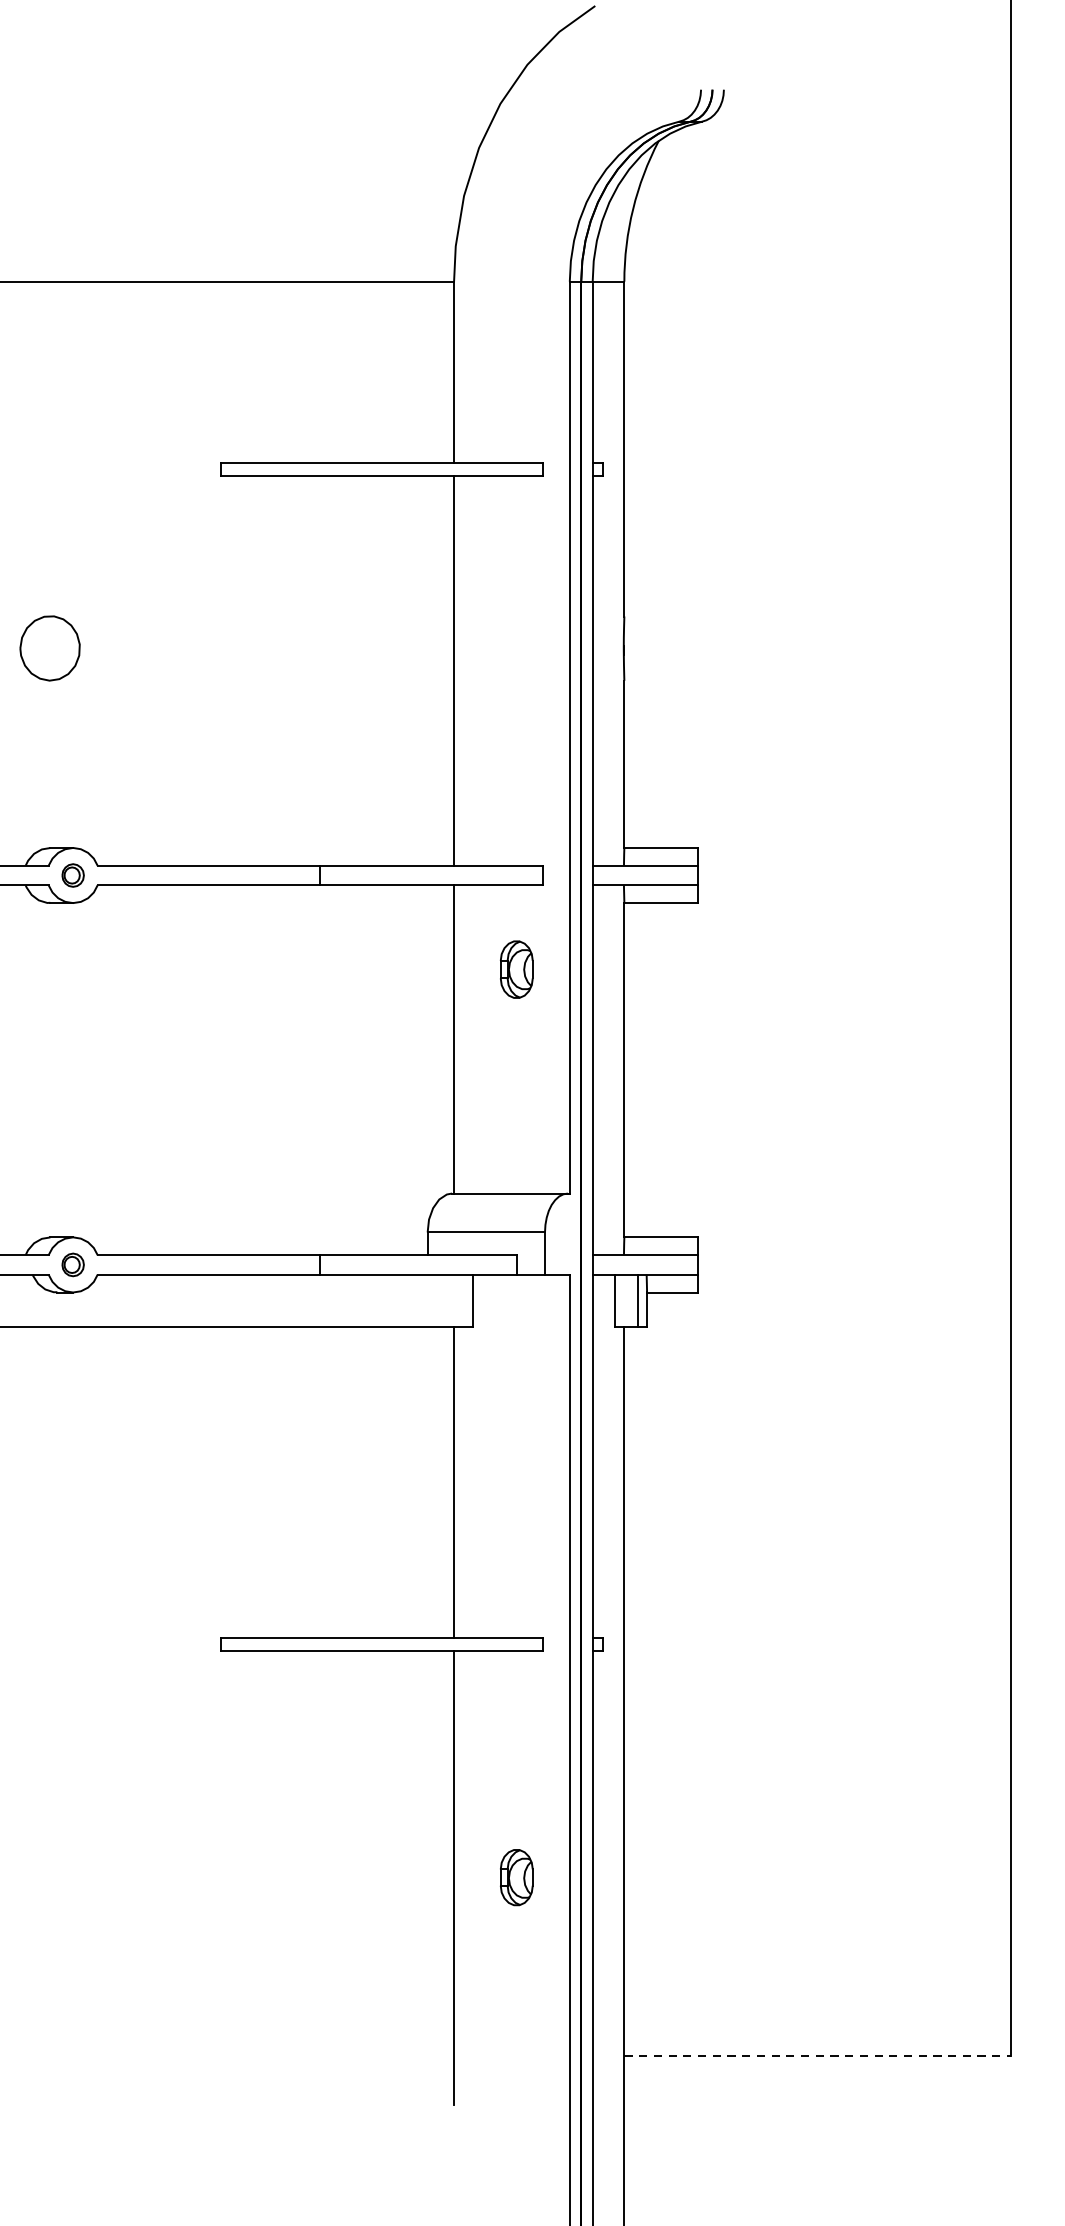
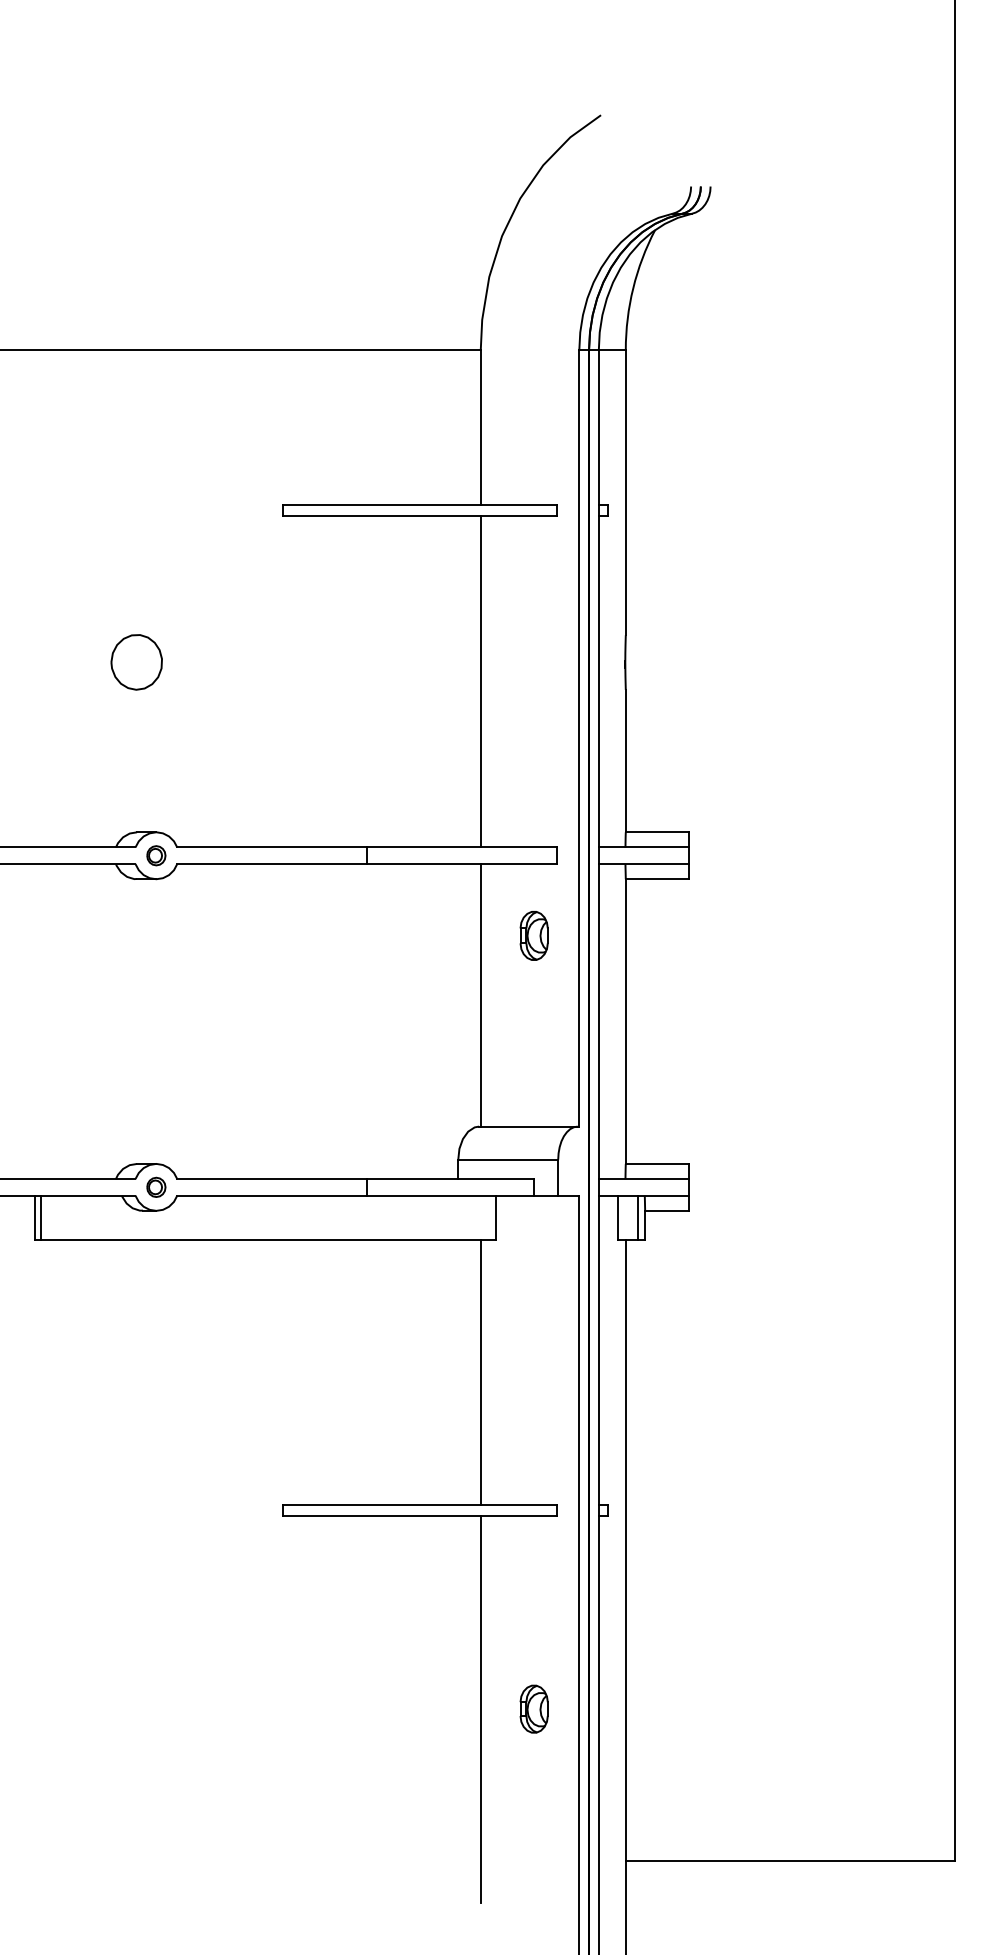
line: (817, 2055) -> (790, 1860), dashed -> solid

